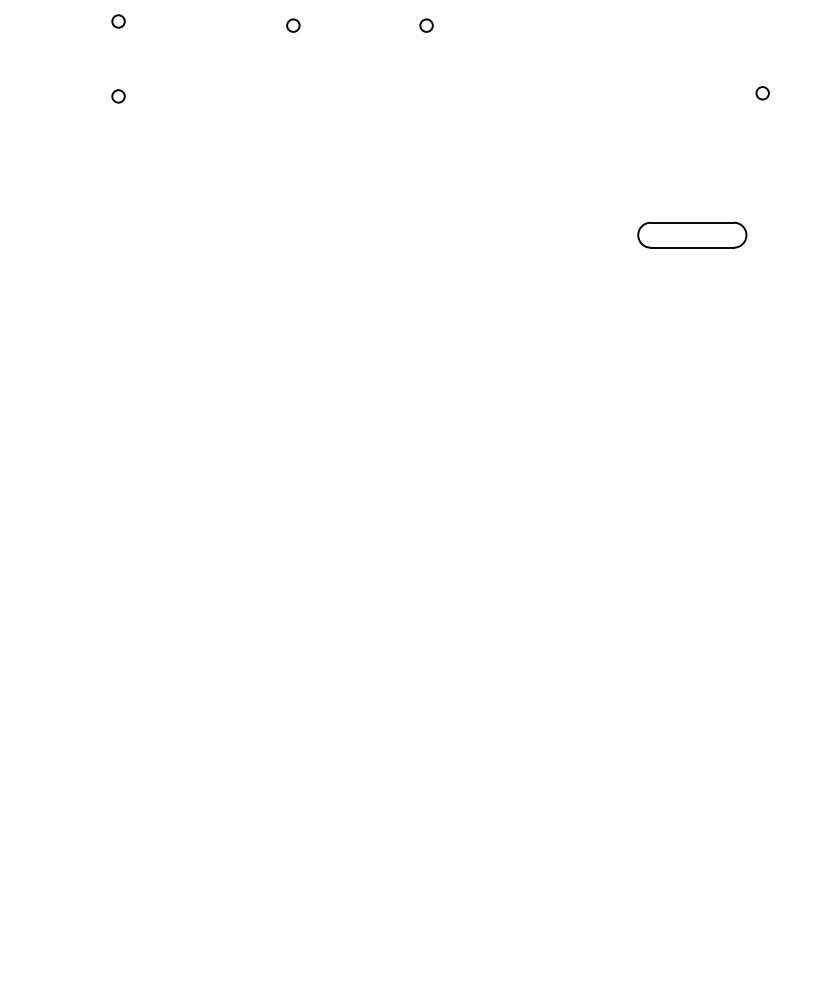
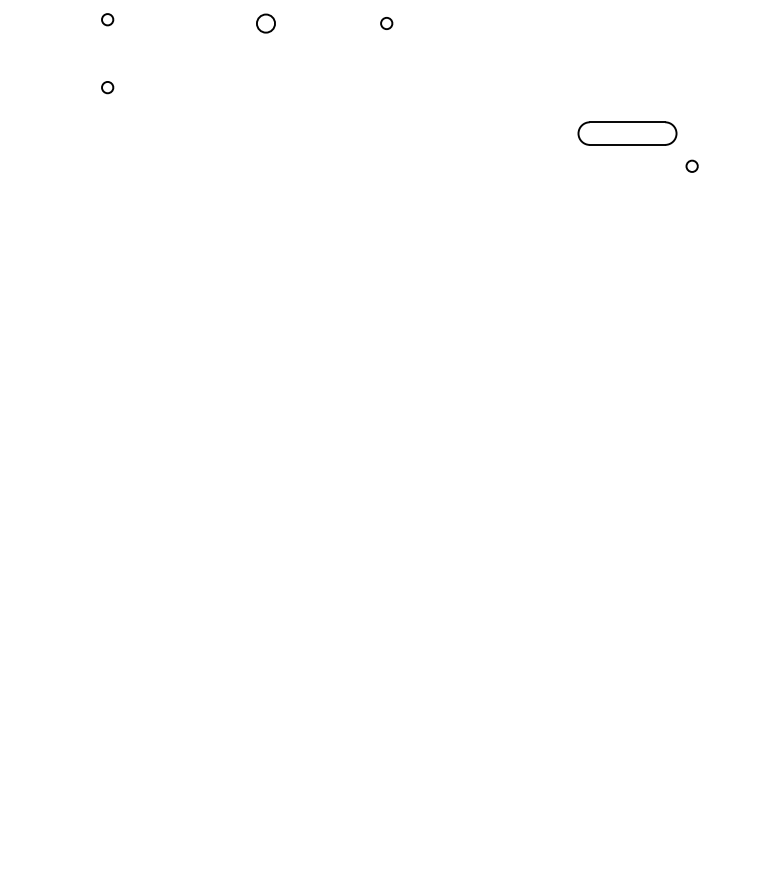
circle: (293, 25) -> (266, 23), size x1.6
circle: (762, 93) -> (691, 166), moved
part: (692, 234) -> (627, 132), moved

